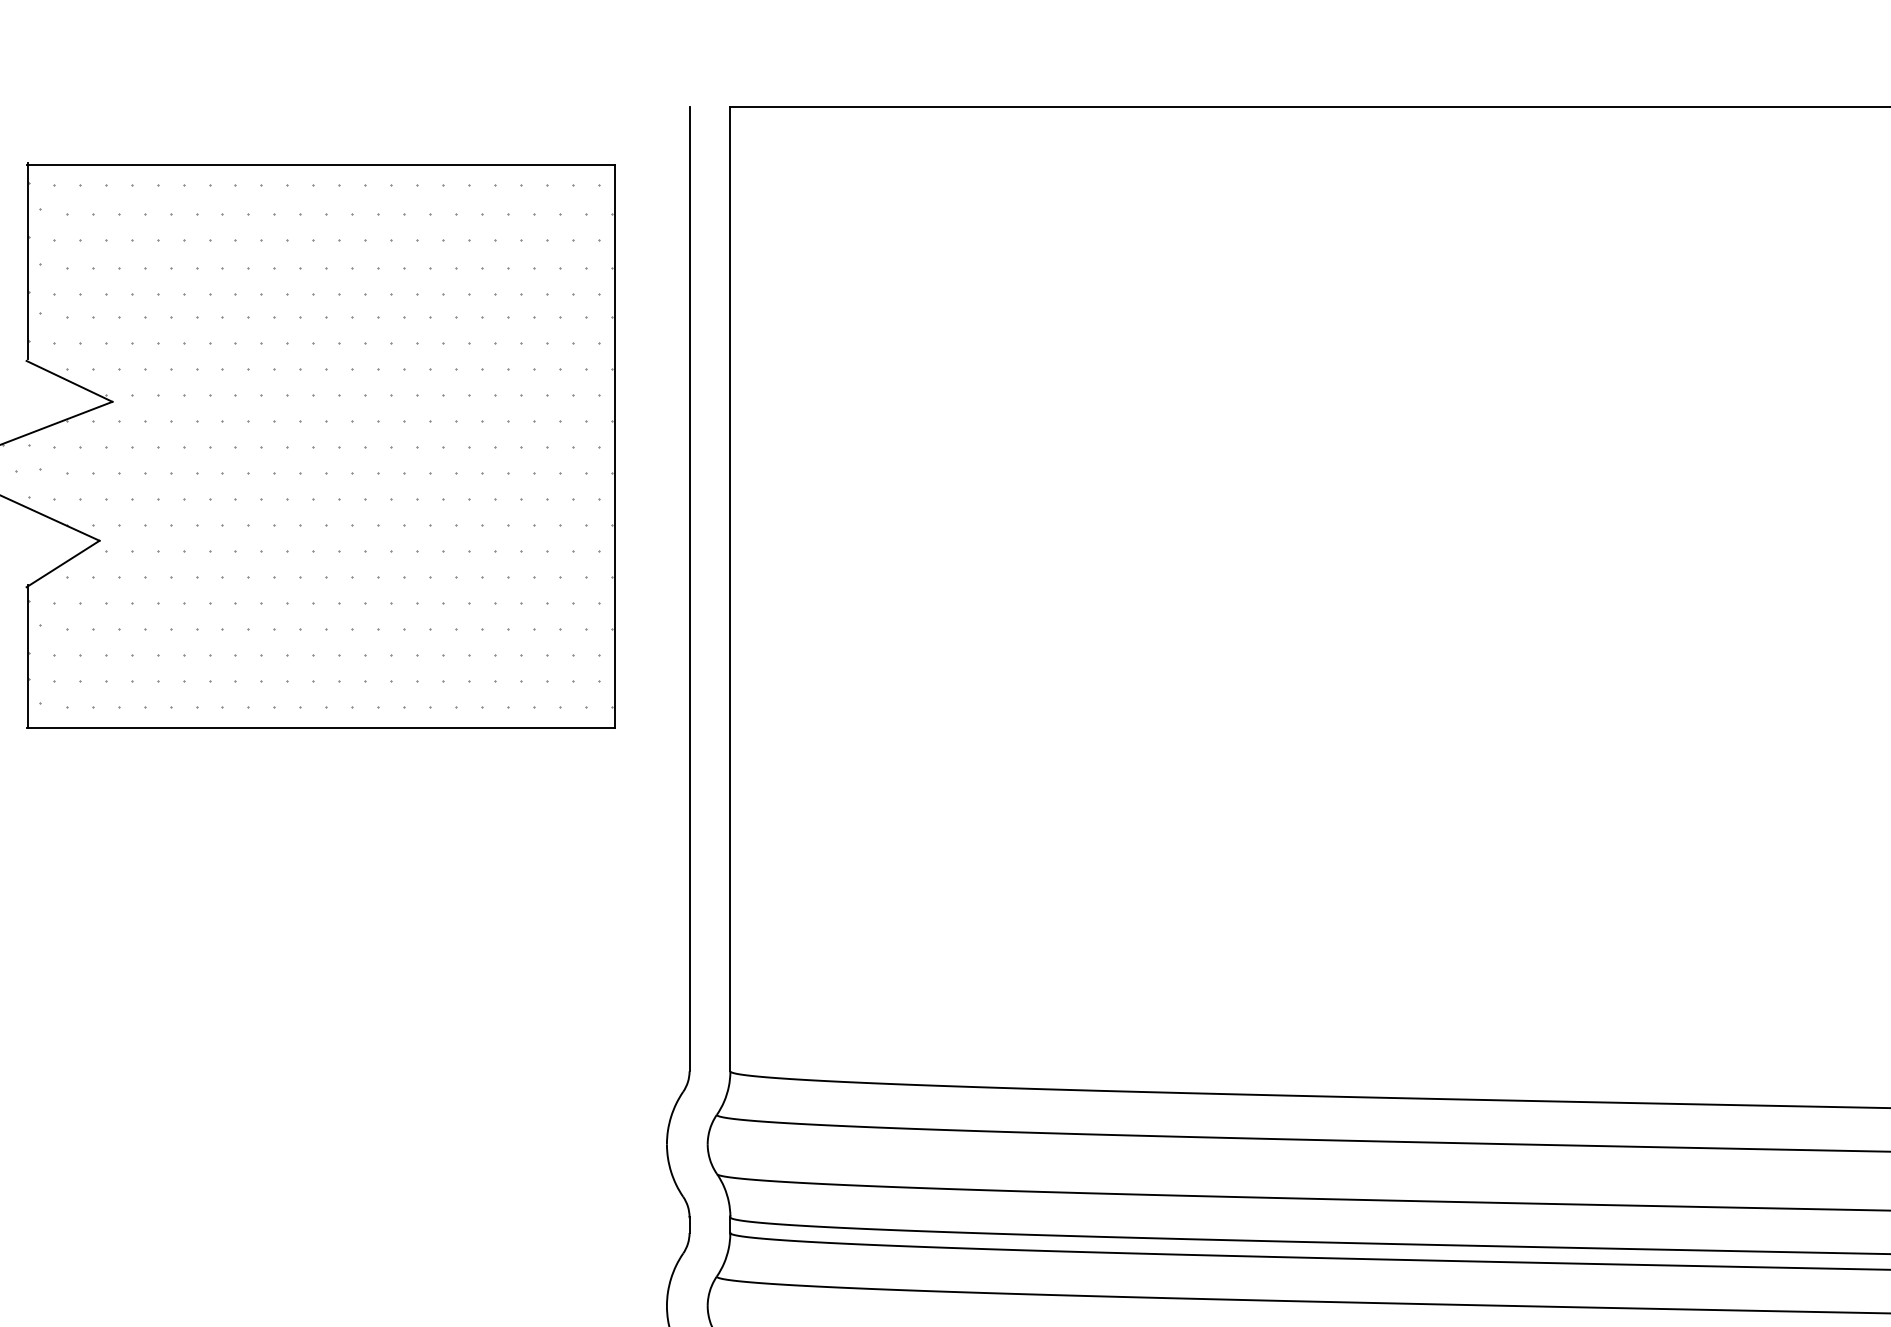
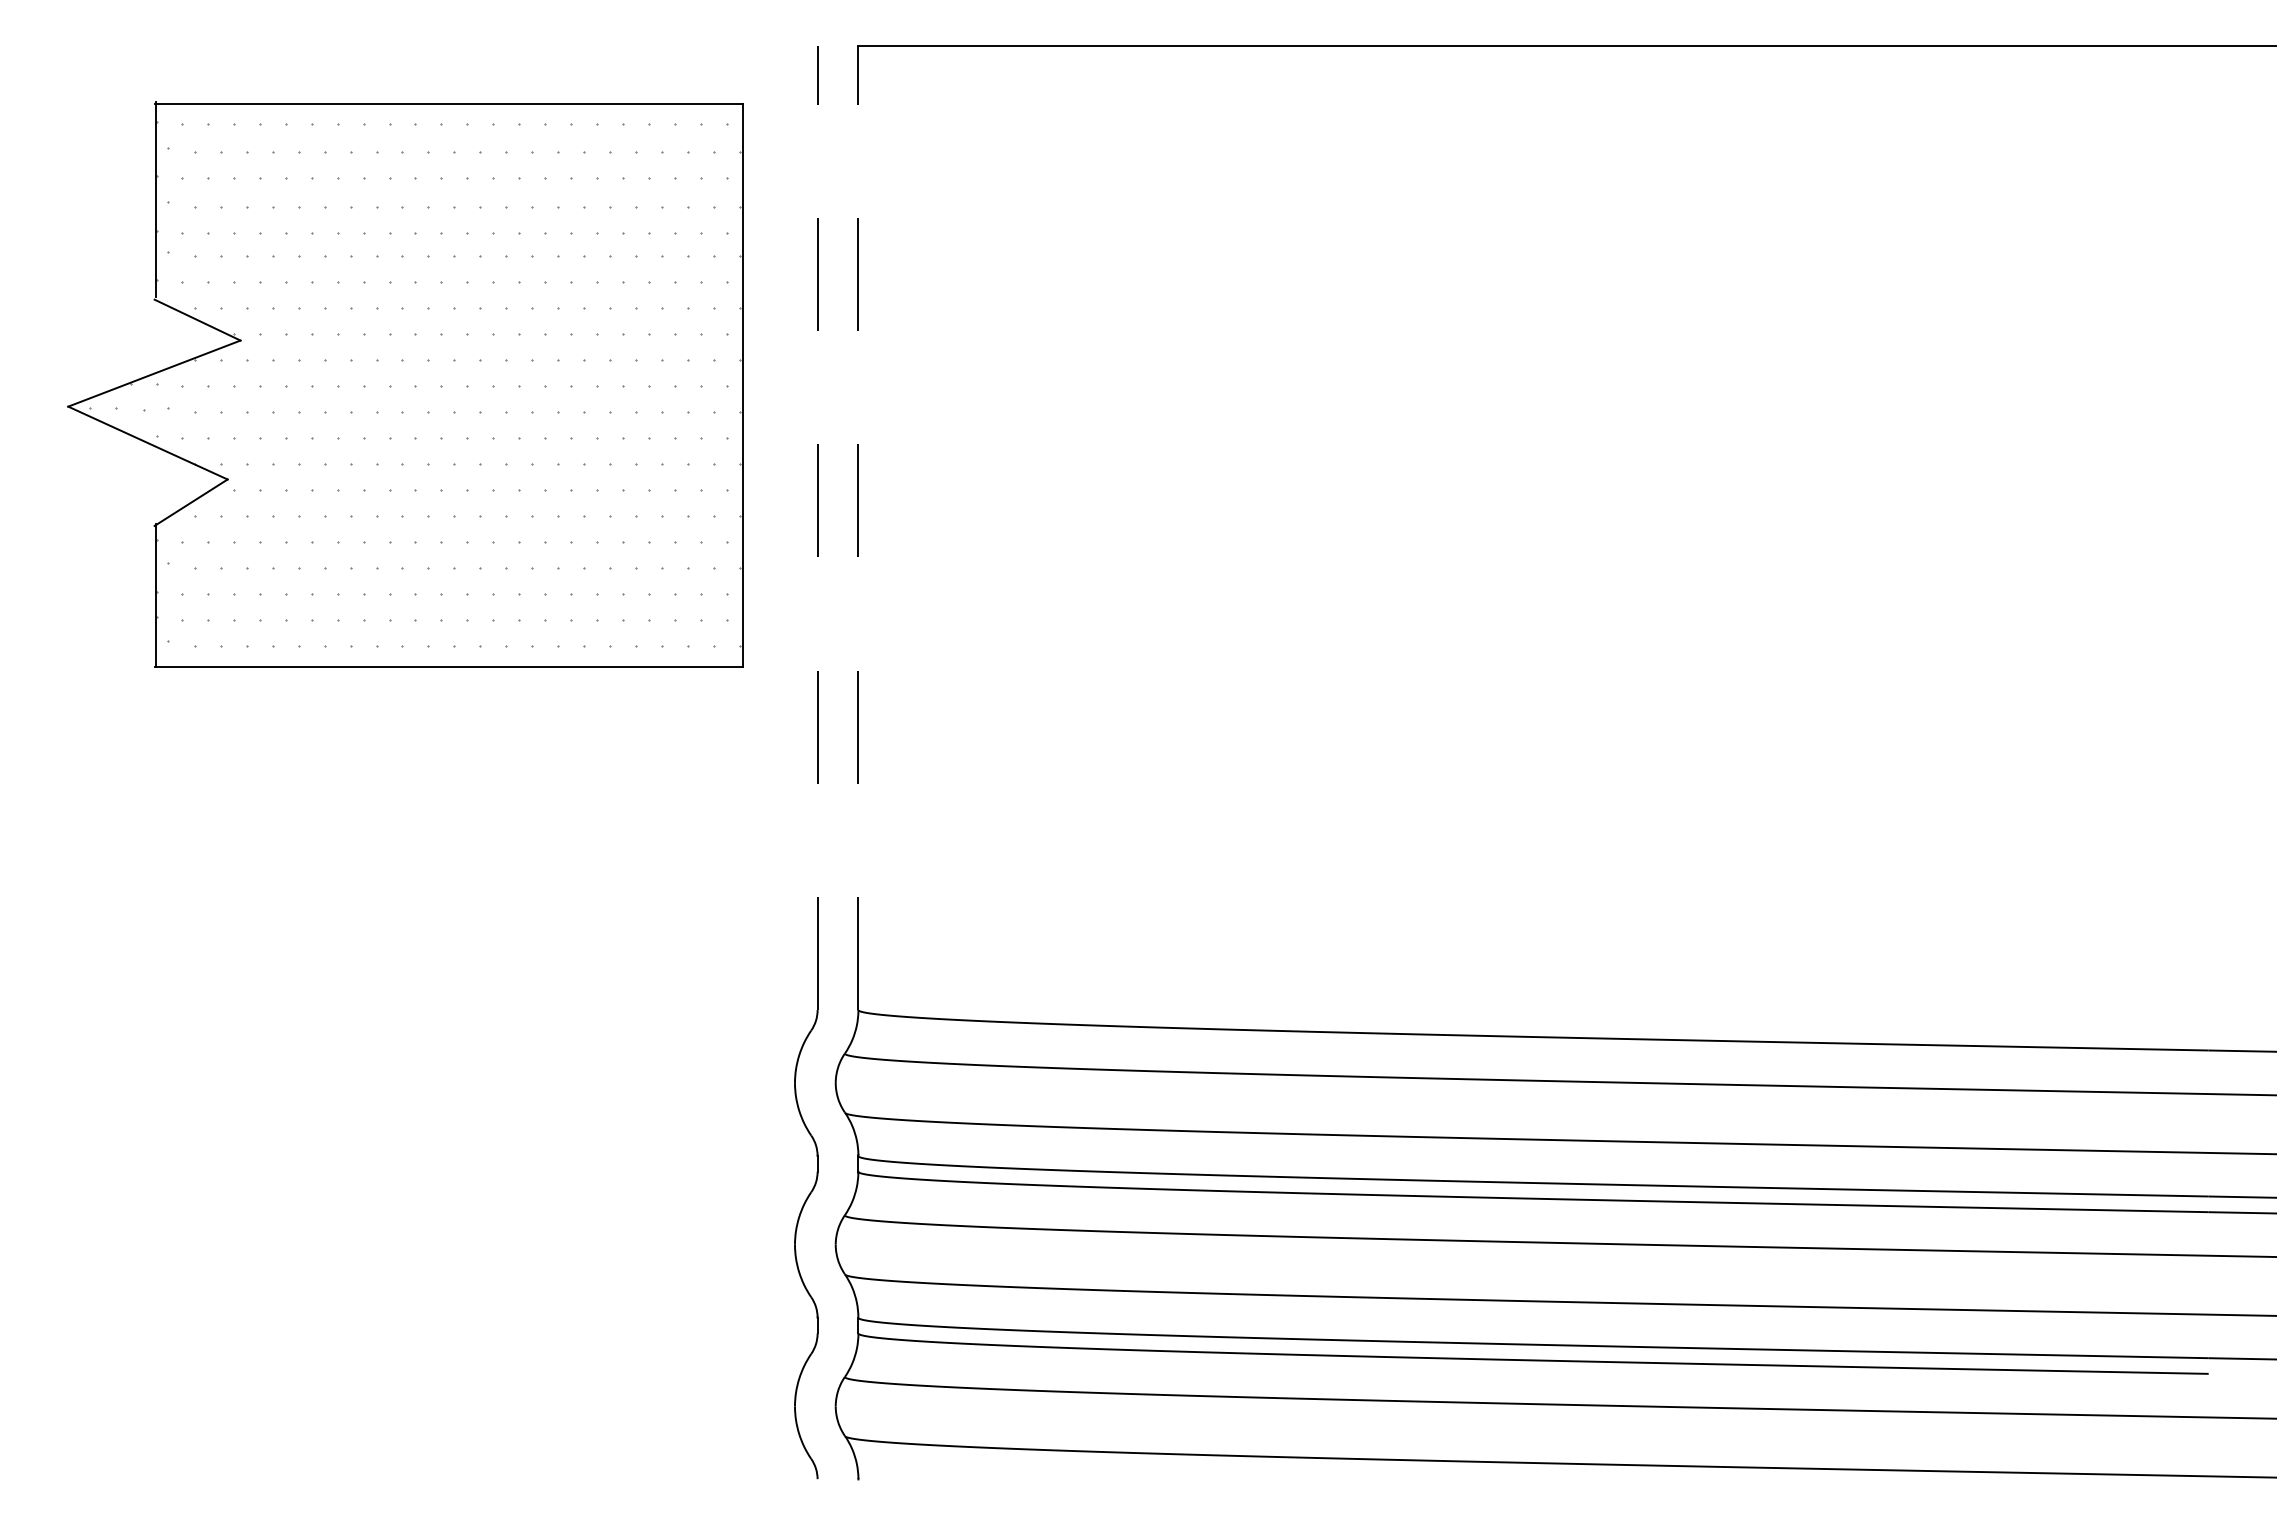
line: (689, 588) -> (817, 527), solid -> dashed
line: (730, 588) -> (858, 527), solid -> dashed

